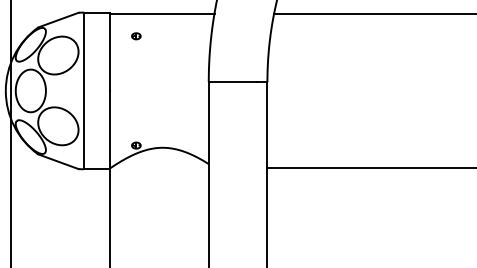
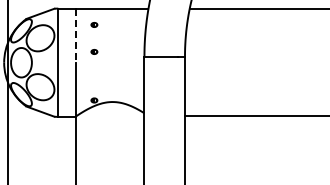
line: (110, 52) -> (76, 36), solid -> dashed
part: (136, 74) -> (94, 51), added

